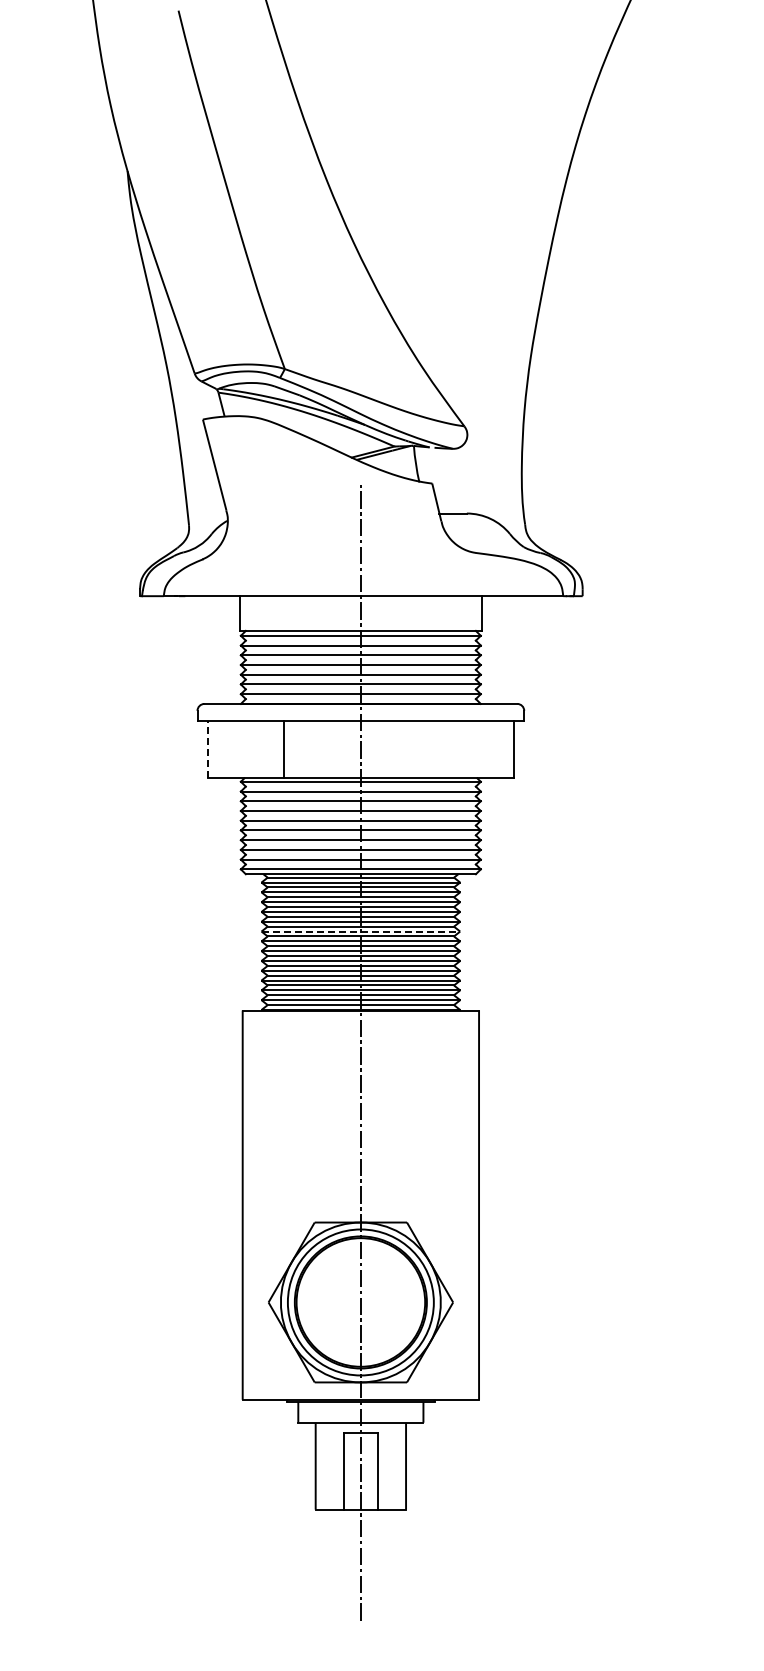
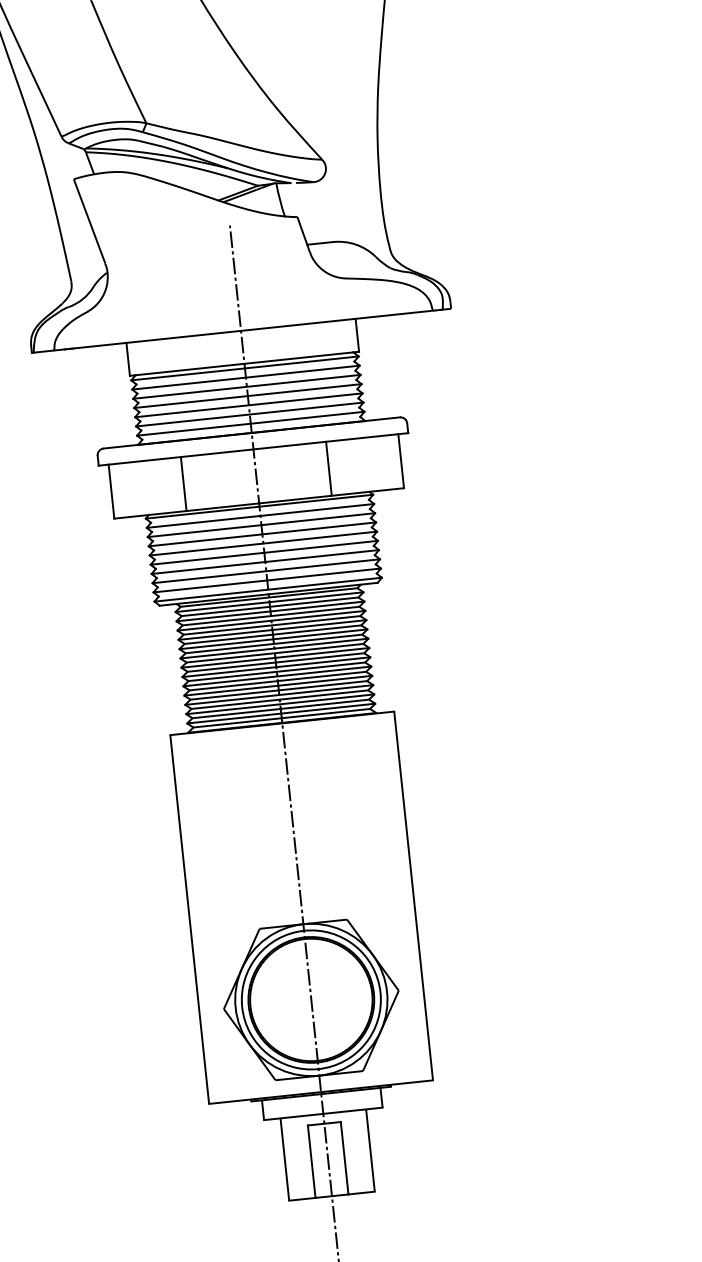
line: (207, 749) -> (111, 491), dashed -> solid
line: (437, 749) -> (328, 468), added
line: (361, 931) -> (275, 648), dashed -> solid

